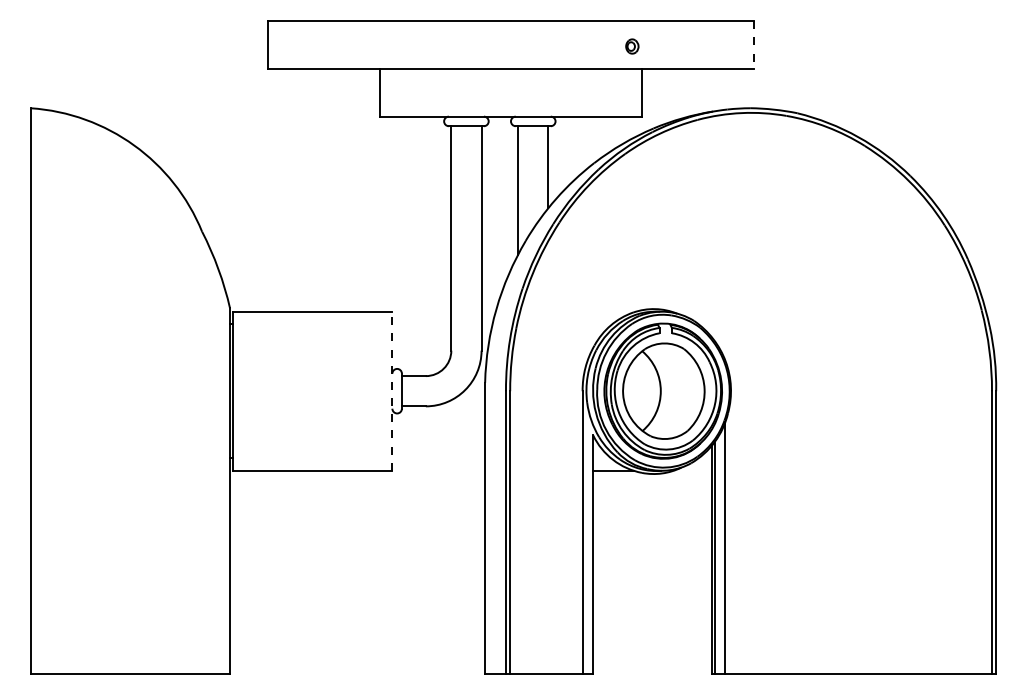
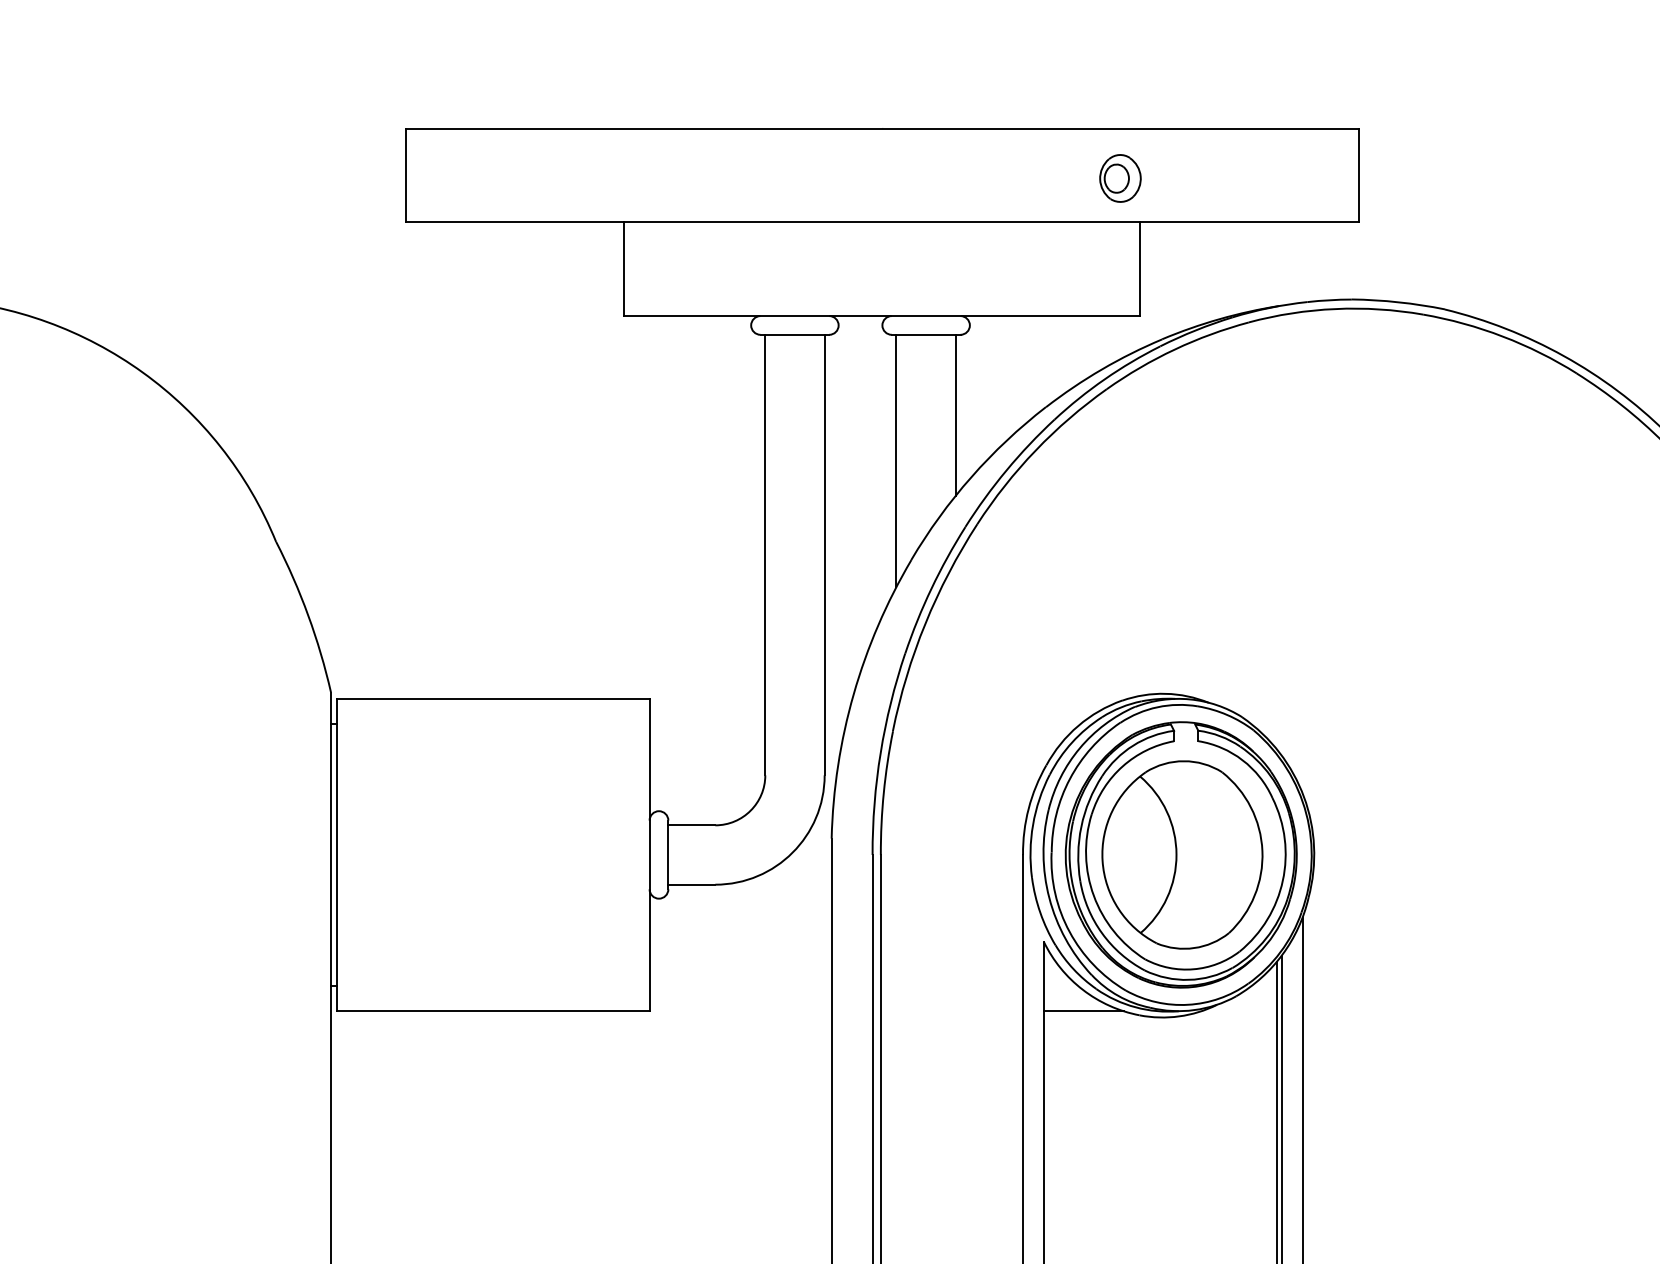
line: (753, 45) -> (1358, 176), dashed -> solid
part: (632, 46) -> (1120, 178), size x1.67
line: (392, 391) -> (649, 855), dashed -> solid

